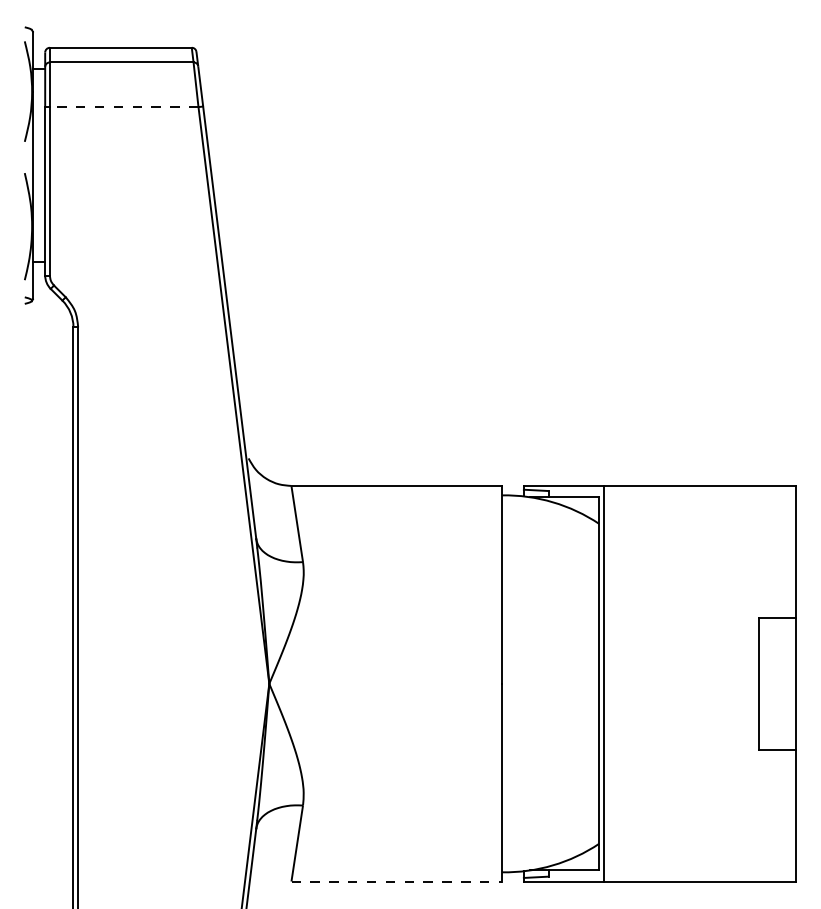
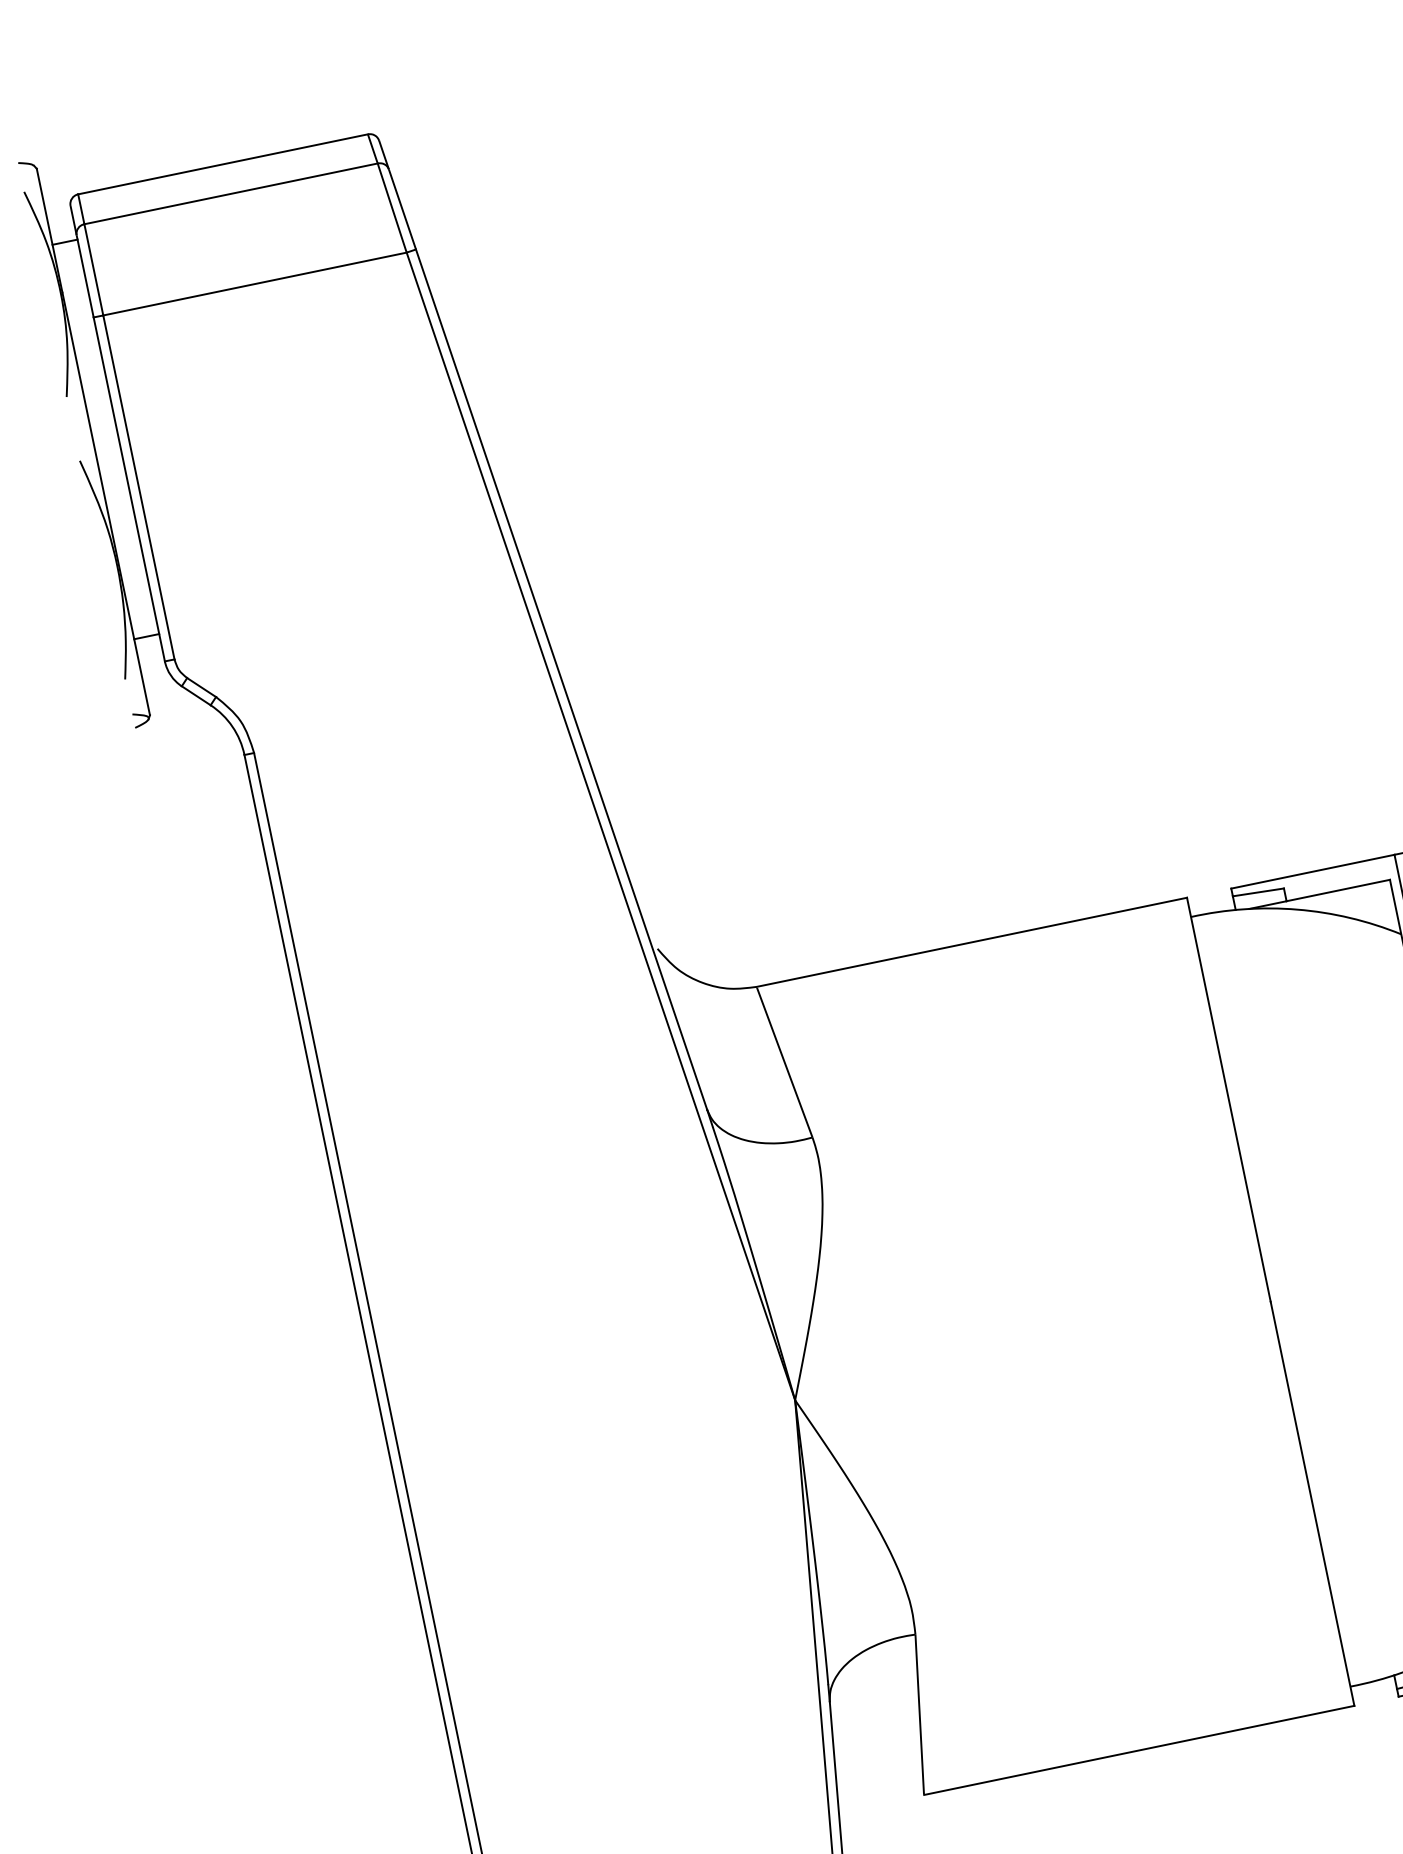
line: (123, 107) -> (253, 285), dashed -> solid
line: (397, 881) -> (1140, 1749), dashed -> solid

